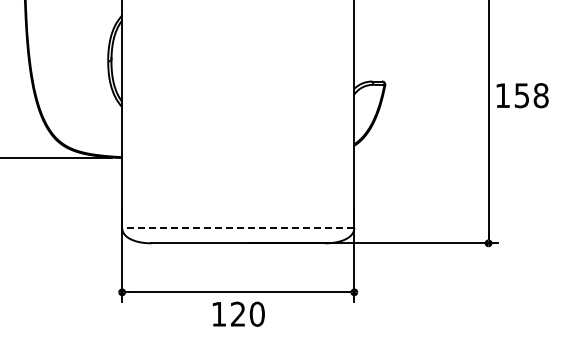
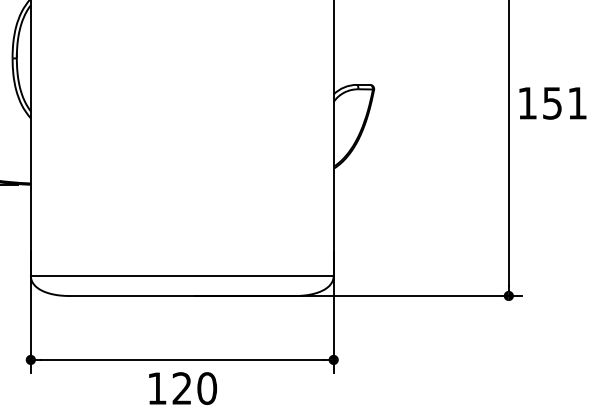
text: (540, 95) -> (576, 103), 158 -> 151
line: (237, 227) -> (181, 275), dashed -> solid

